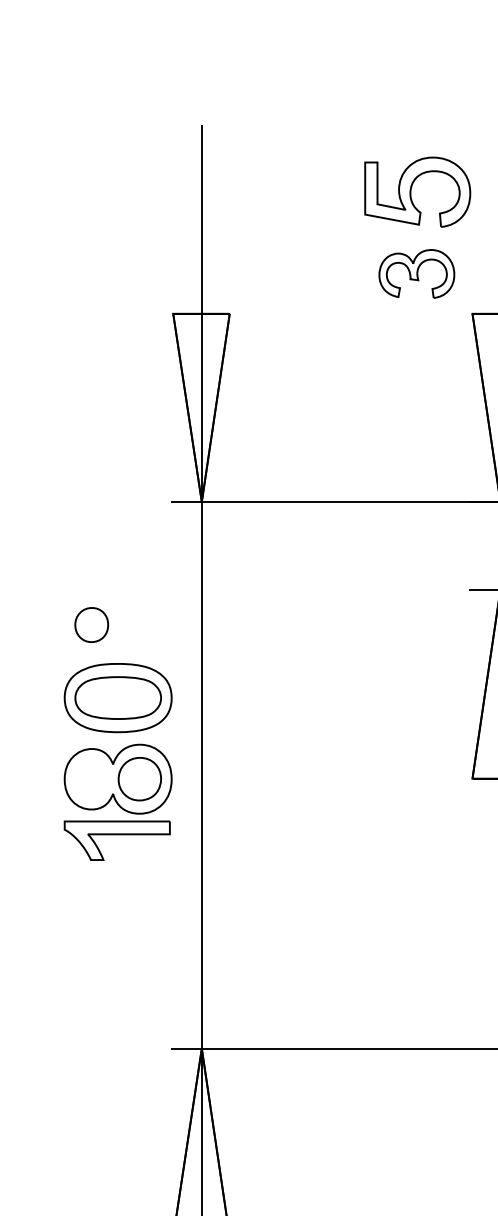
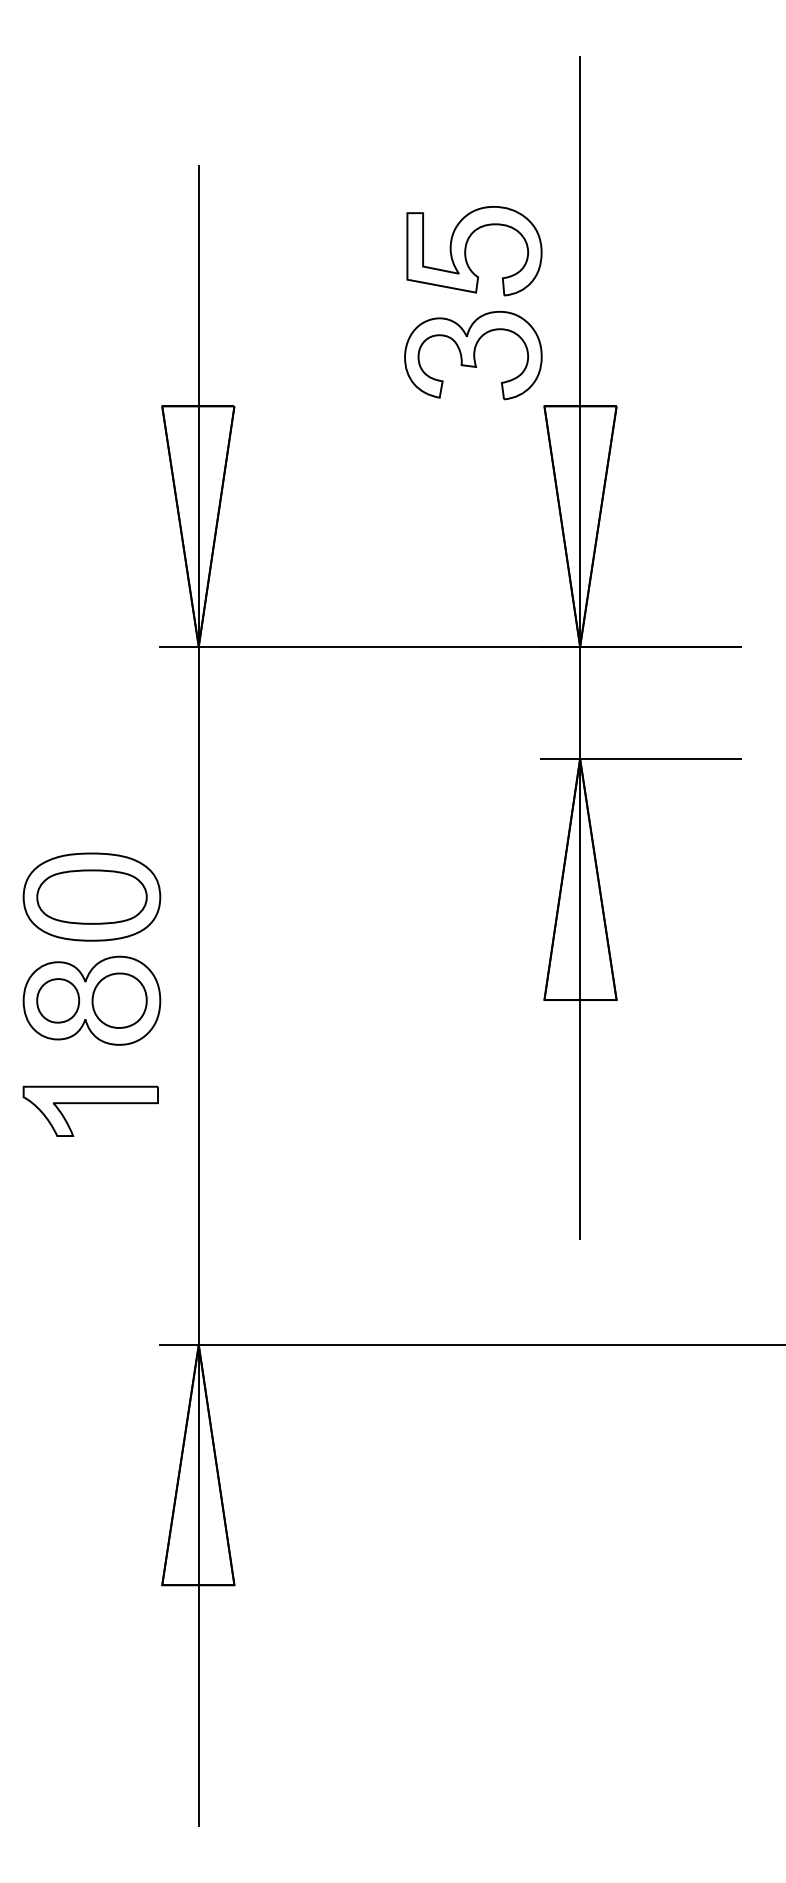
part: (416, 273) -> (473, 355), size x1.43
part: (91, 624) -> (58, 1000), moved
part: (117, 840) -> (90, 1110), moved

